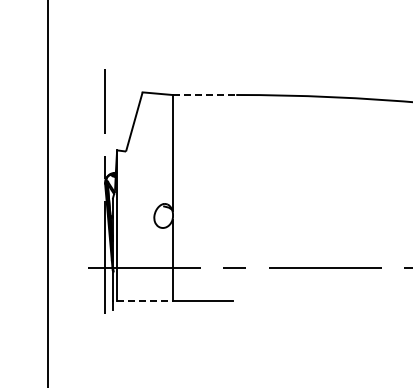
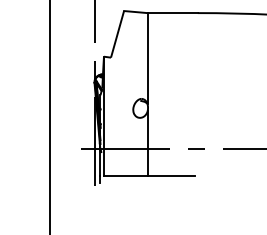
line: (204, 95) -> (172, 13), dashed -> solid
line: (144, 301) -> (125, 175), dashed -> solid

